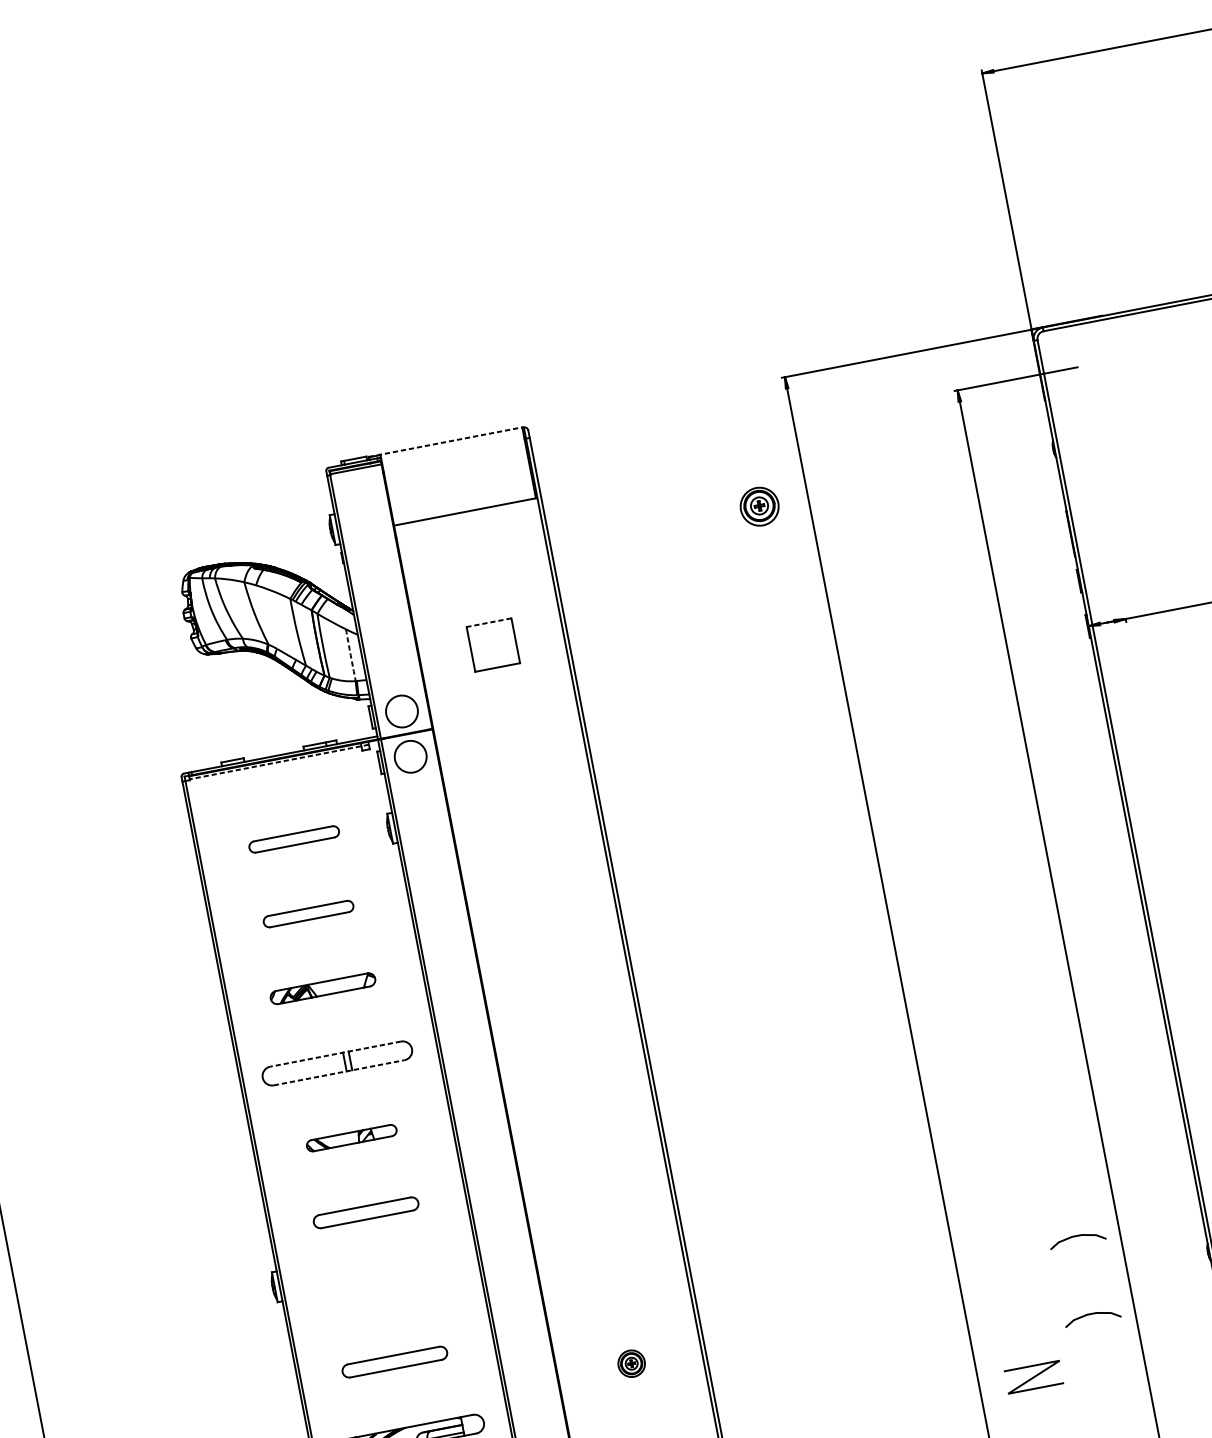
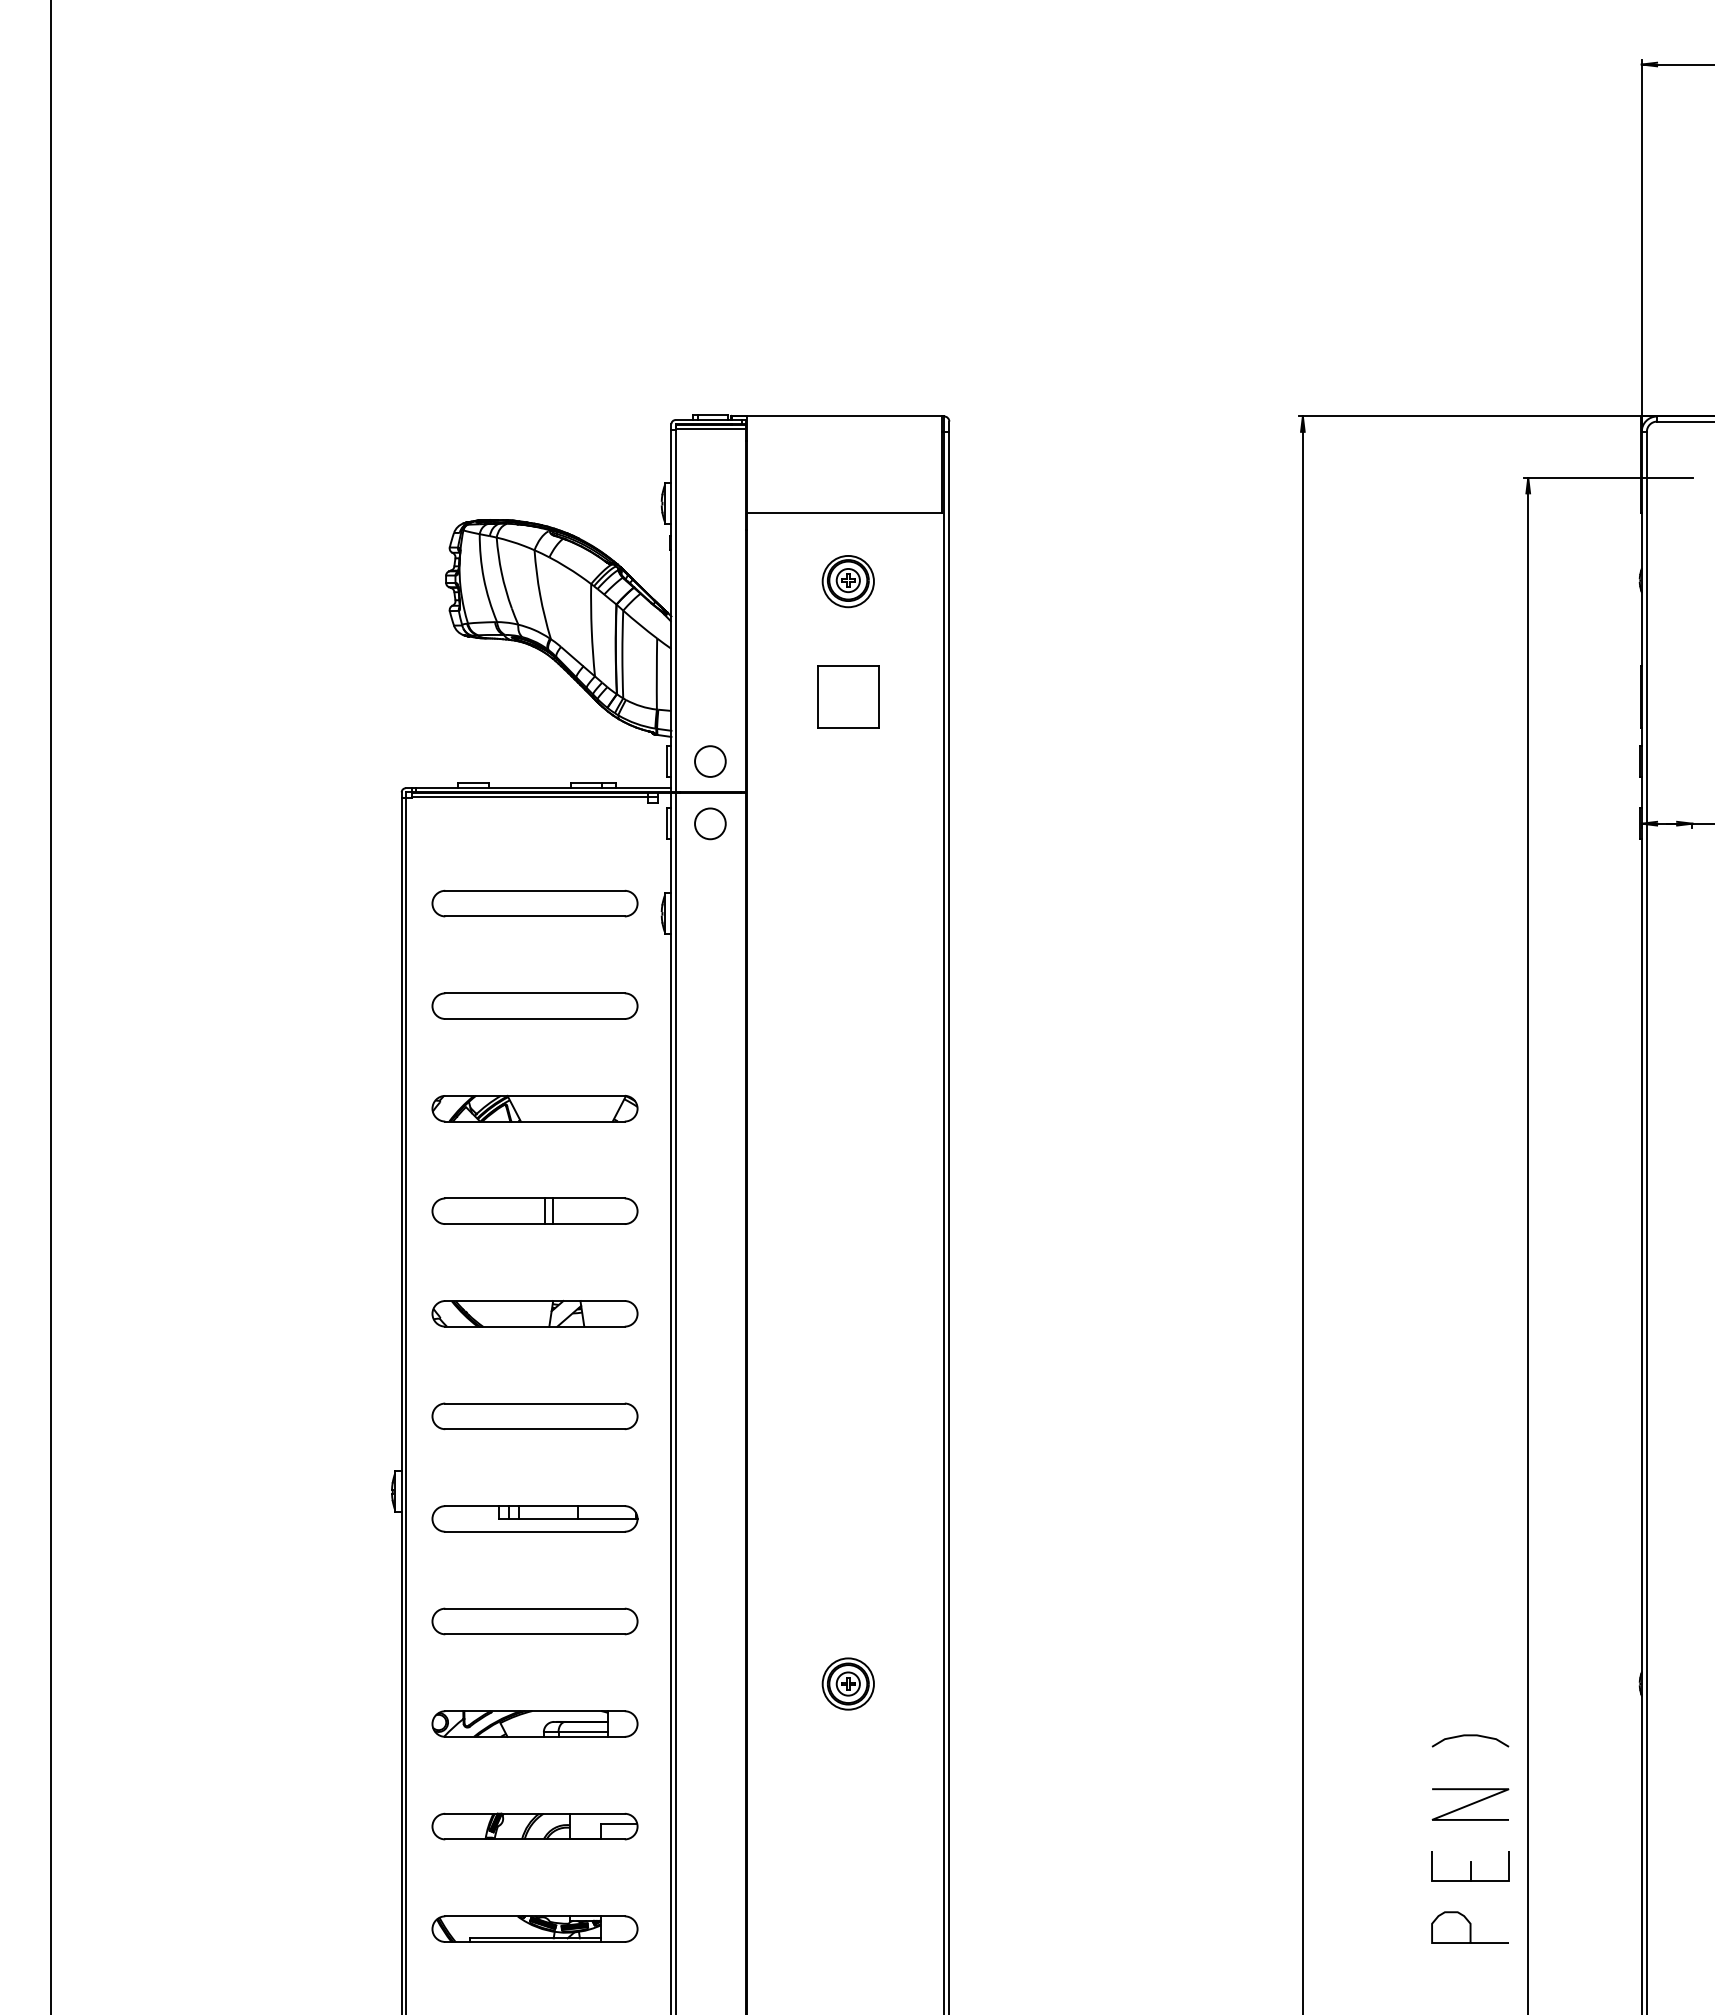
line: (446, 441) -> (837, 415), dashed -> solid
part: (759, 506) -> (847, 581), moved
line: (489, 622) -> (848, 666), dashed -> solid
arc: (350, 655) -> (656, 674), dashed -> solid
circle: (402, 711) -> (710, 761), size x0.71
circle: (410, 756) -> (710, 823), size x0.71
line: (278, 762) -> (534, 797), dashed -> solid
part: (293, 839) -> (534, 903), size x1.67
part: (308, 913) -> (534, 1005), size x1.67
part: (322, 988) -> (534, 1108), size x1.43
line: (335, 1054) -> (535, 1198), dashed -> solid
line: (339, 1073) -> (535, 1224), dashed -> solid
part: (351, 1137) -> (534, 1313), size x1.67
part: (365, 1212) -> (534, 1416), size x1.43
curve: (1077, 1236) -> (1470, 1629), removed
part: (380, 1287) -> (534, 1518), added
part: (394, 1362) -> (534, 1621), size x1.43
part: (631, 1363) -> (847, 1683), size x1.43
line: (1033, 1377) -> (1470, 1804), moved
part: (1110, 1409) -> (1470, 1866), added

